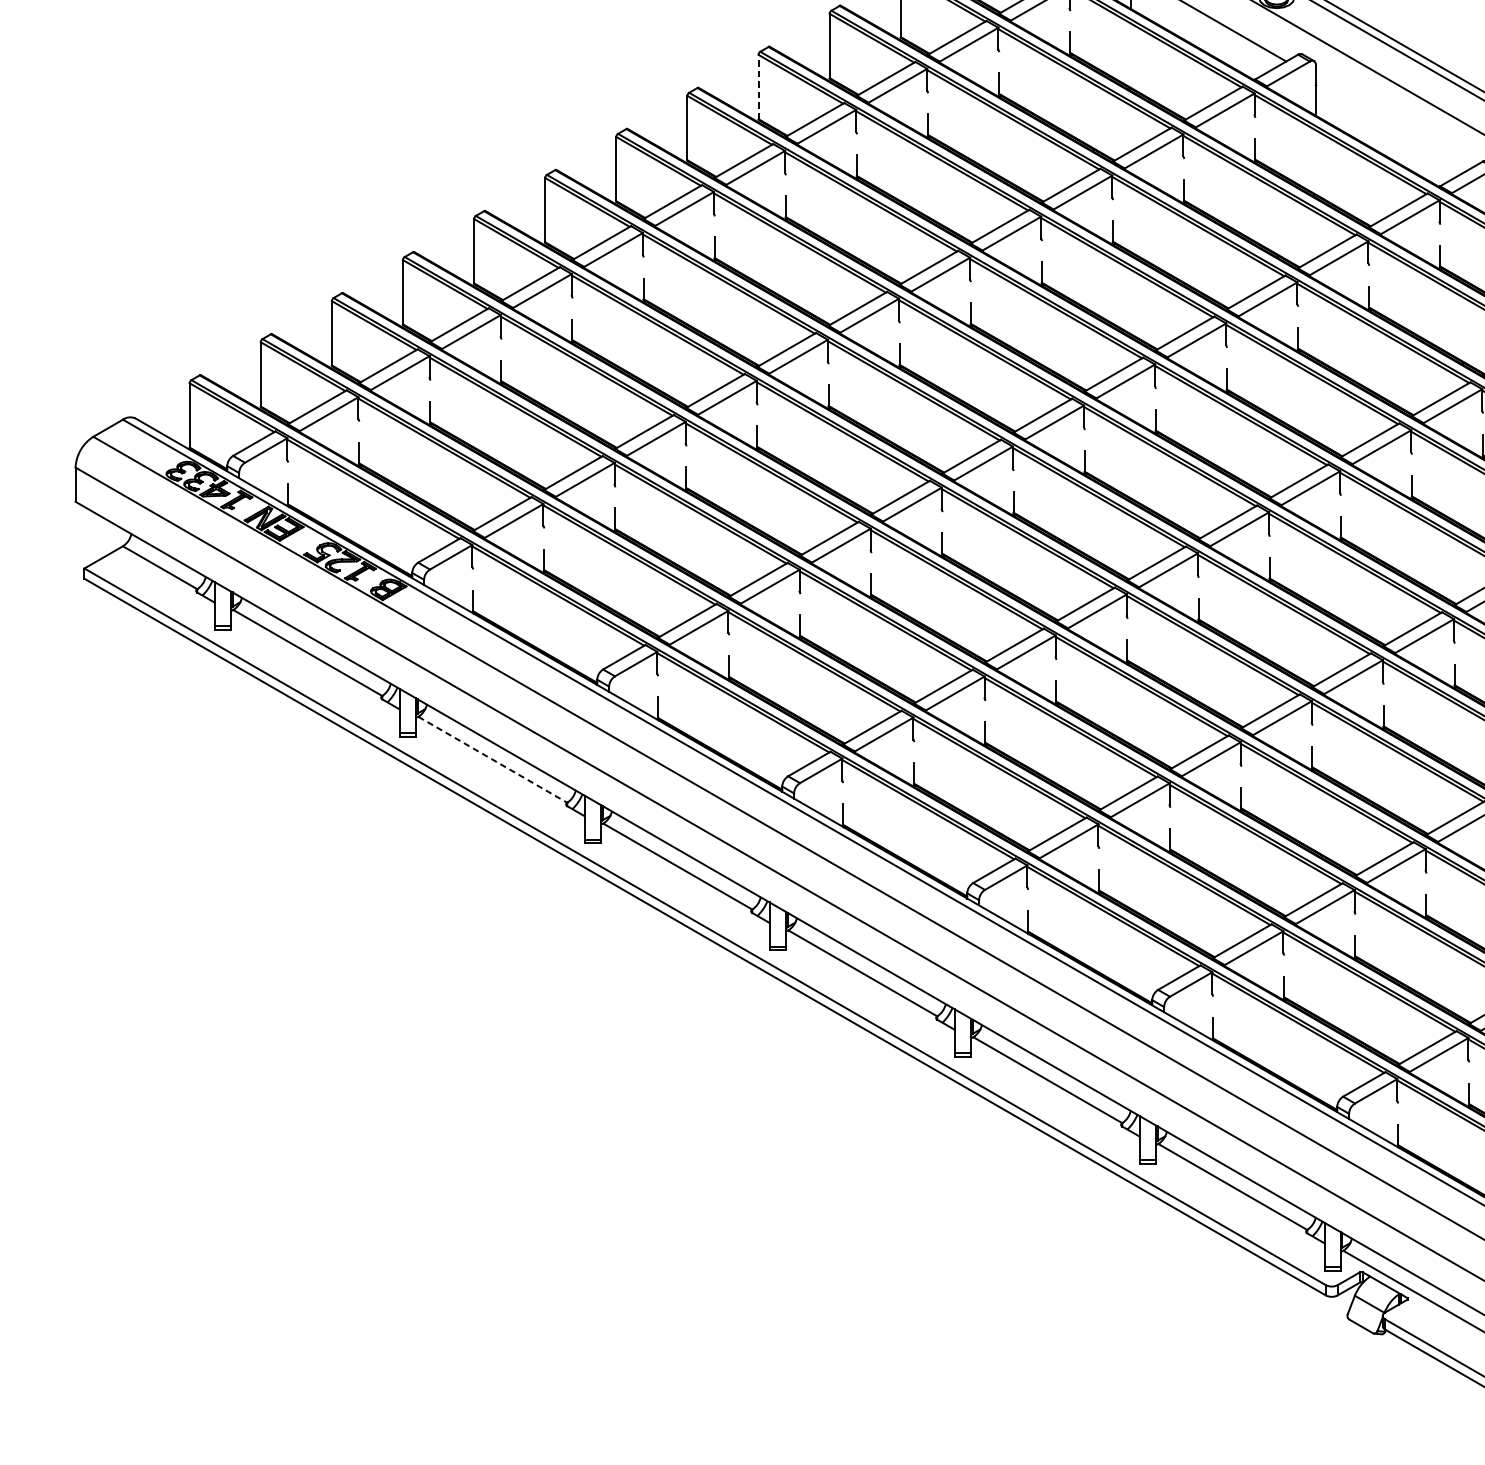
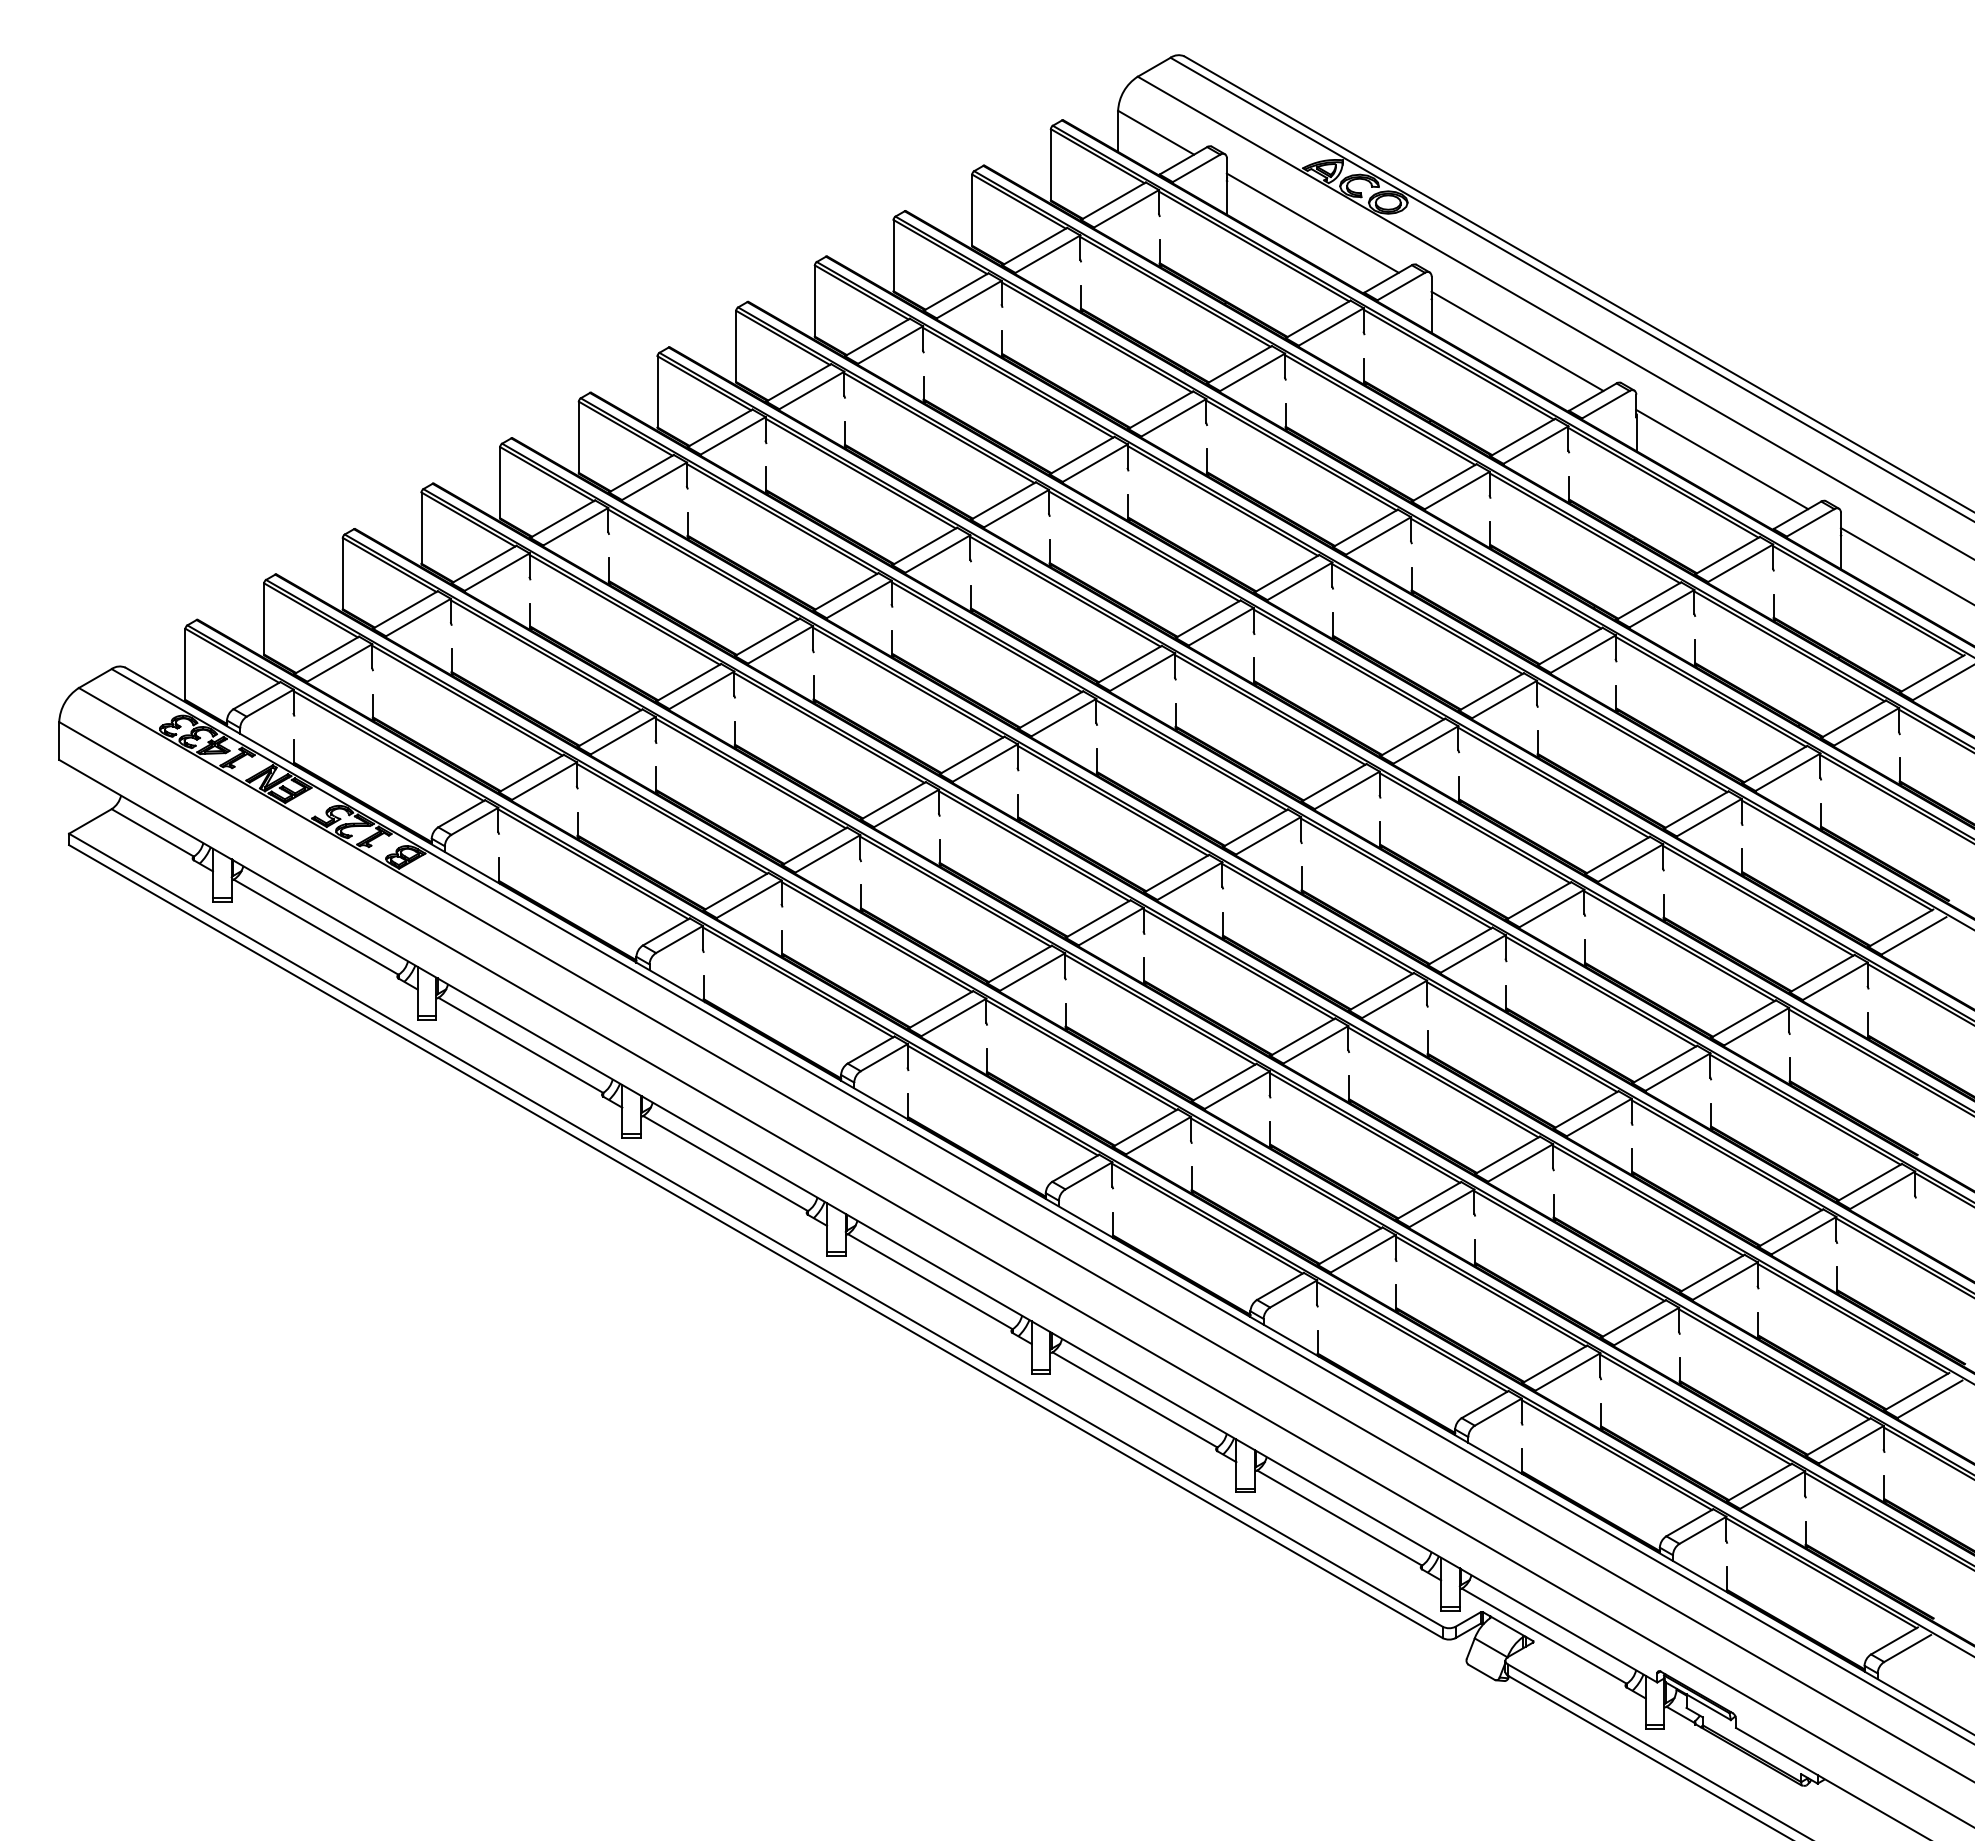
line: (758, 87) -> (814, 301), dashed -> solid
line: (1393, 122) -> (1517, 340), added
line: (493, 759) -> (521, 1045), dashed -> solid

